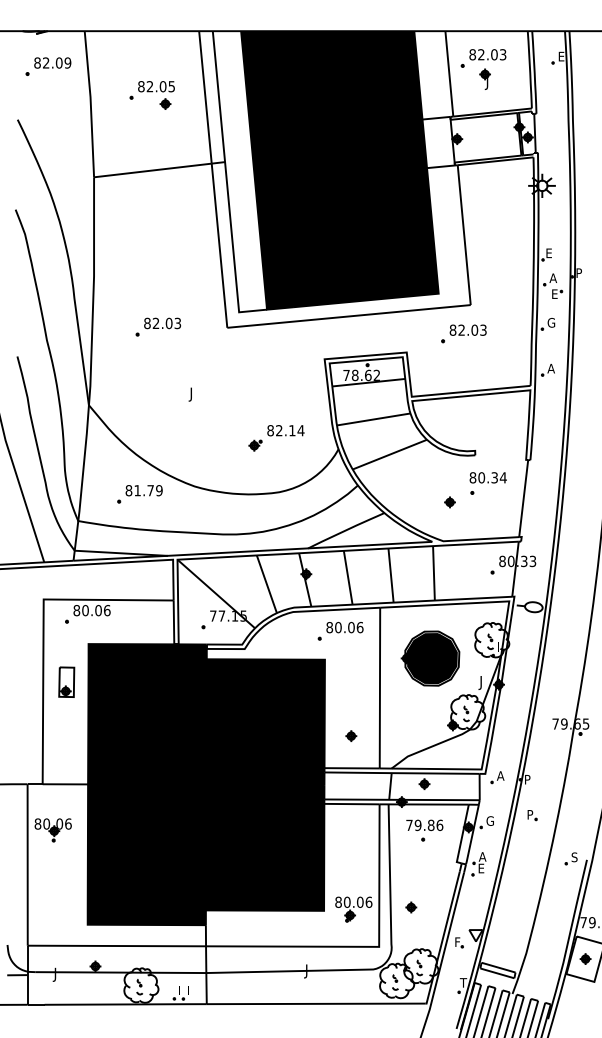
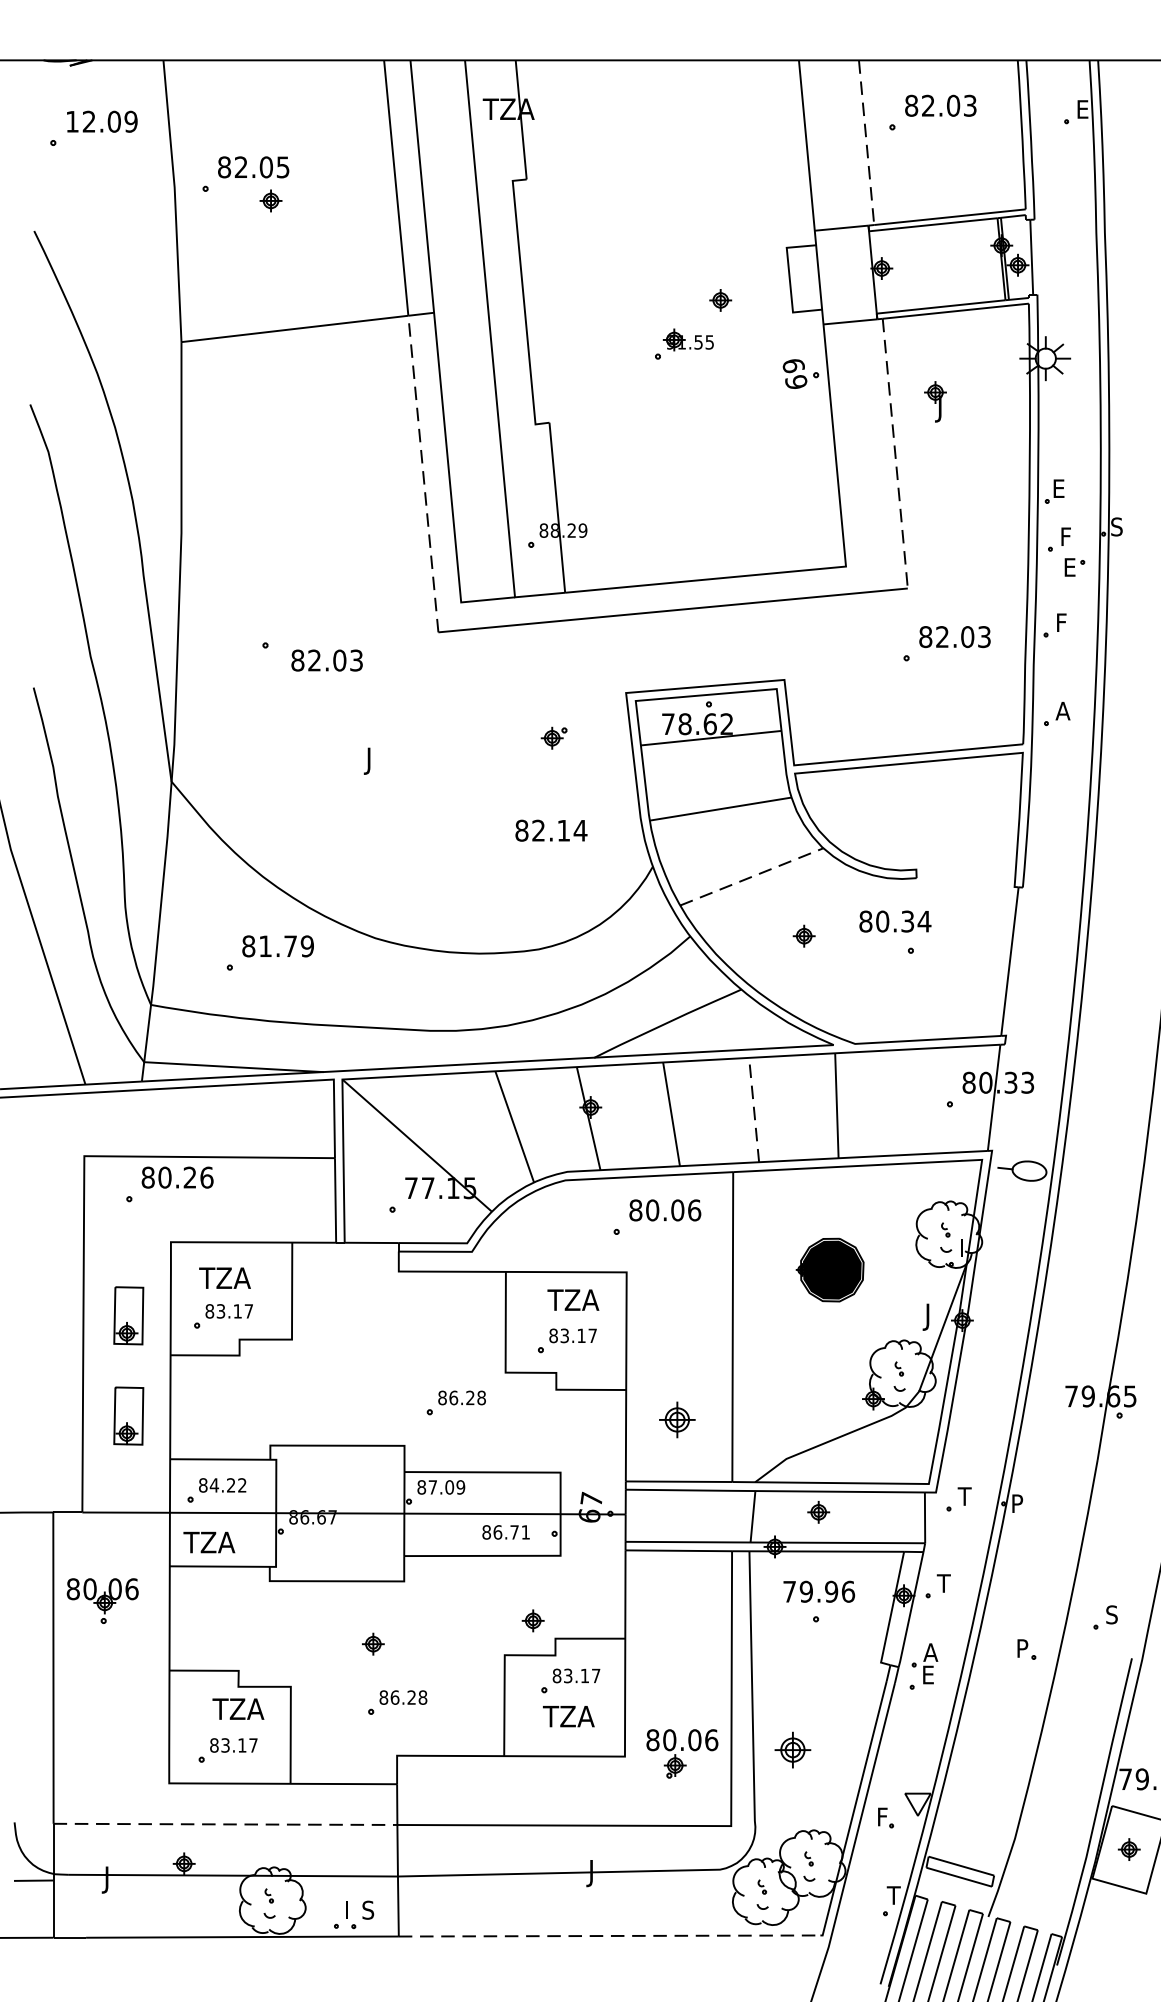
text: (37, 62) -> (72, 120), 82.09 -> 12.09
line: (449, 73) -> (866, 141), solid -> dashed
part: (484, 78) -> (934, 400), moved
part: (151, 95) -> (244, 184), moved
fill: (339, 170) -> (654, 328), removed
line: (464, 235) -> (895, 454), solid -> dashed
line: (219, 245) -> (423, 473), solid -> dashed
text: (579, 273) -> (1117, 527), P -> S
text: (552, 277) -> (1065, 535), A -> F
text: (551, 322) -> (1063, 622), G -> F
text: (162, 323) -> (326, 660), moved
part: (463, 333) -> (945, 643), moved
part: (255, 445) -> (554, 737), moved
line: (390, 454) -> (753, 876), solid -> dashed
text: (487, 477) -> (893, 920), moved
part: (449, 502) -> (803, 936), moved
line: (391, 575) -> (755, 1109), solid -> dashed
text: (98, 610) -> (190, 1177), 80.06 -> 80.26
part: (430, 658) -> (830, 1269), size x0.6
part: (66, 733) -> (128, 1414), added
part: (351, 735) -> (677, 1418), size x1.6
text: (500, 775) -> (965, 1495), A -> T
fill: (205, 784) -> (396, 1512), removed
part: (532, 815) -> (1026, 1649), moved
text: (489, 820) -> (943, 1582), G -> T
text: (430, 824) -> (830, 1590), 79.86 -> 79.96
part: (570, 858) -> (1104, 1617), moved
part: (411, 907) -> (793, 1750), size x1.6
line: (117, 946) -> (226, 1825), solid -> dashed
text: (190, 990) -> (367, 1910), I -> S
line: (316, 1003) -> (610, 1935), solid -> dashed

